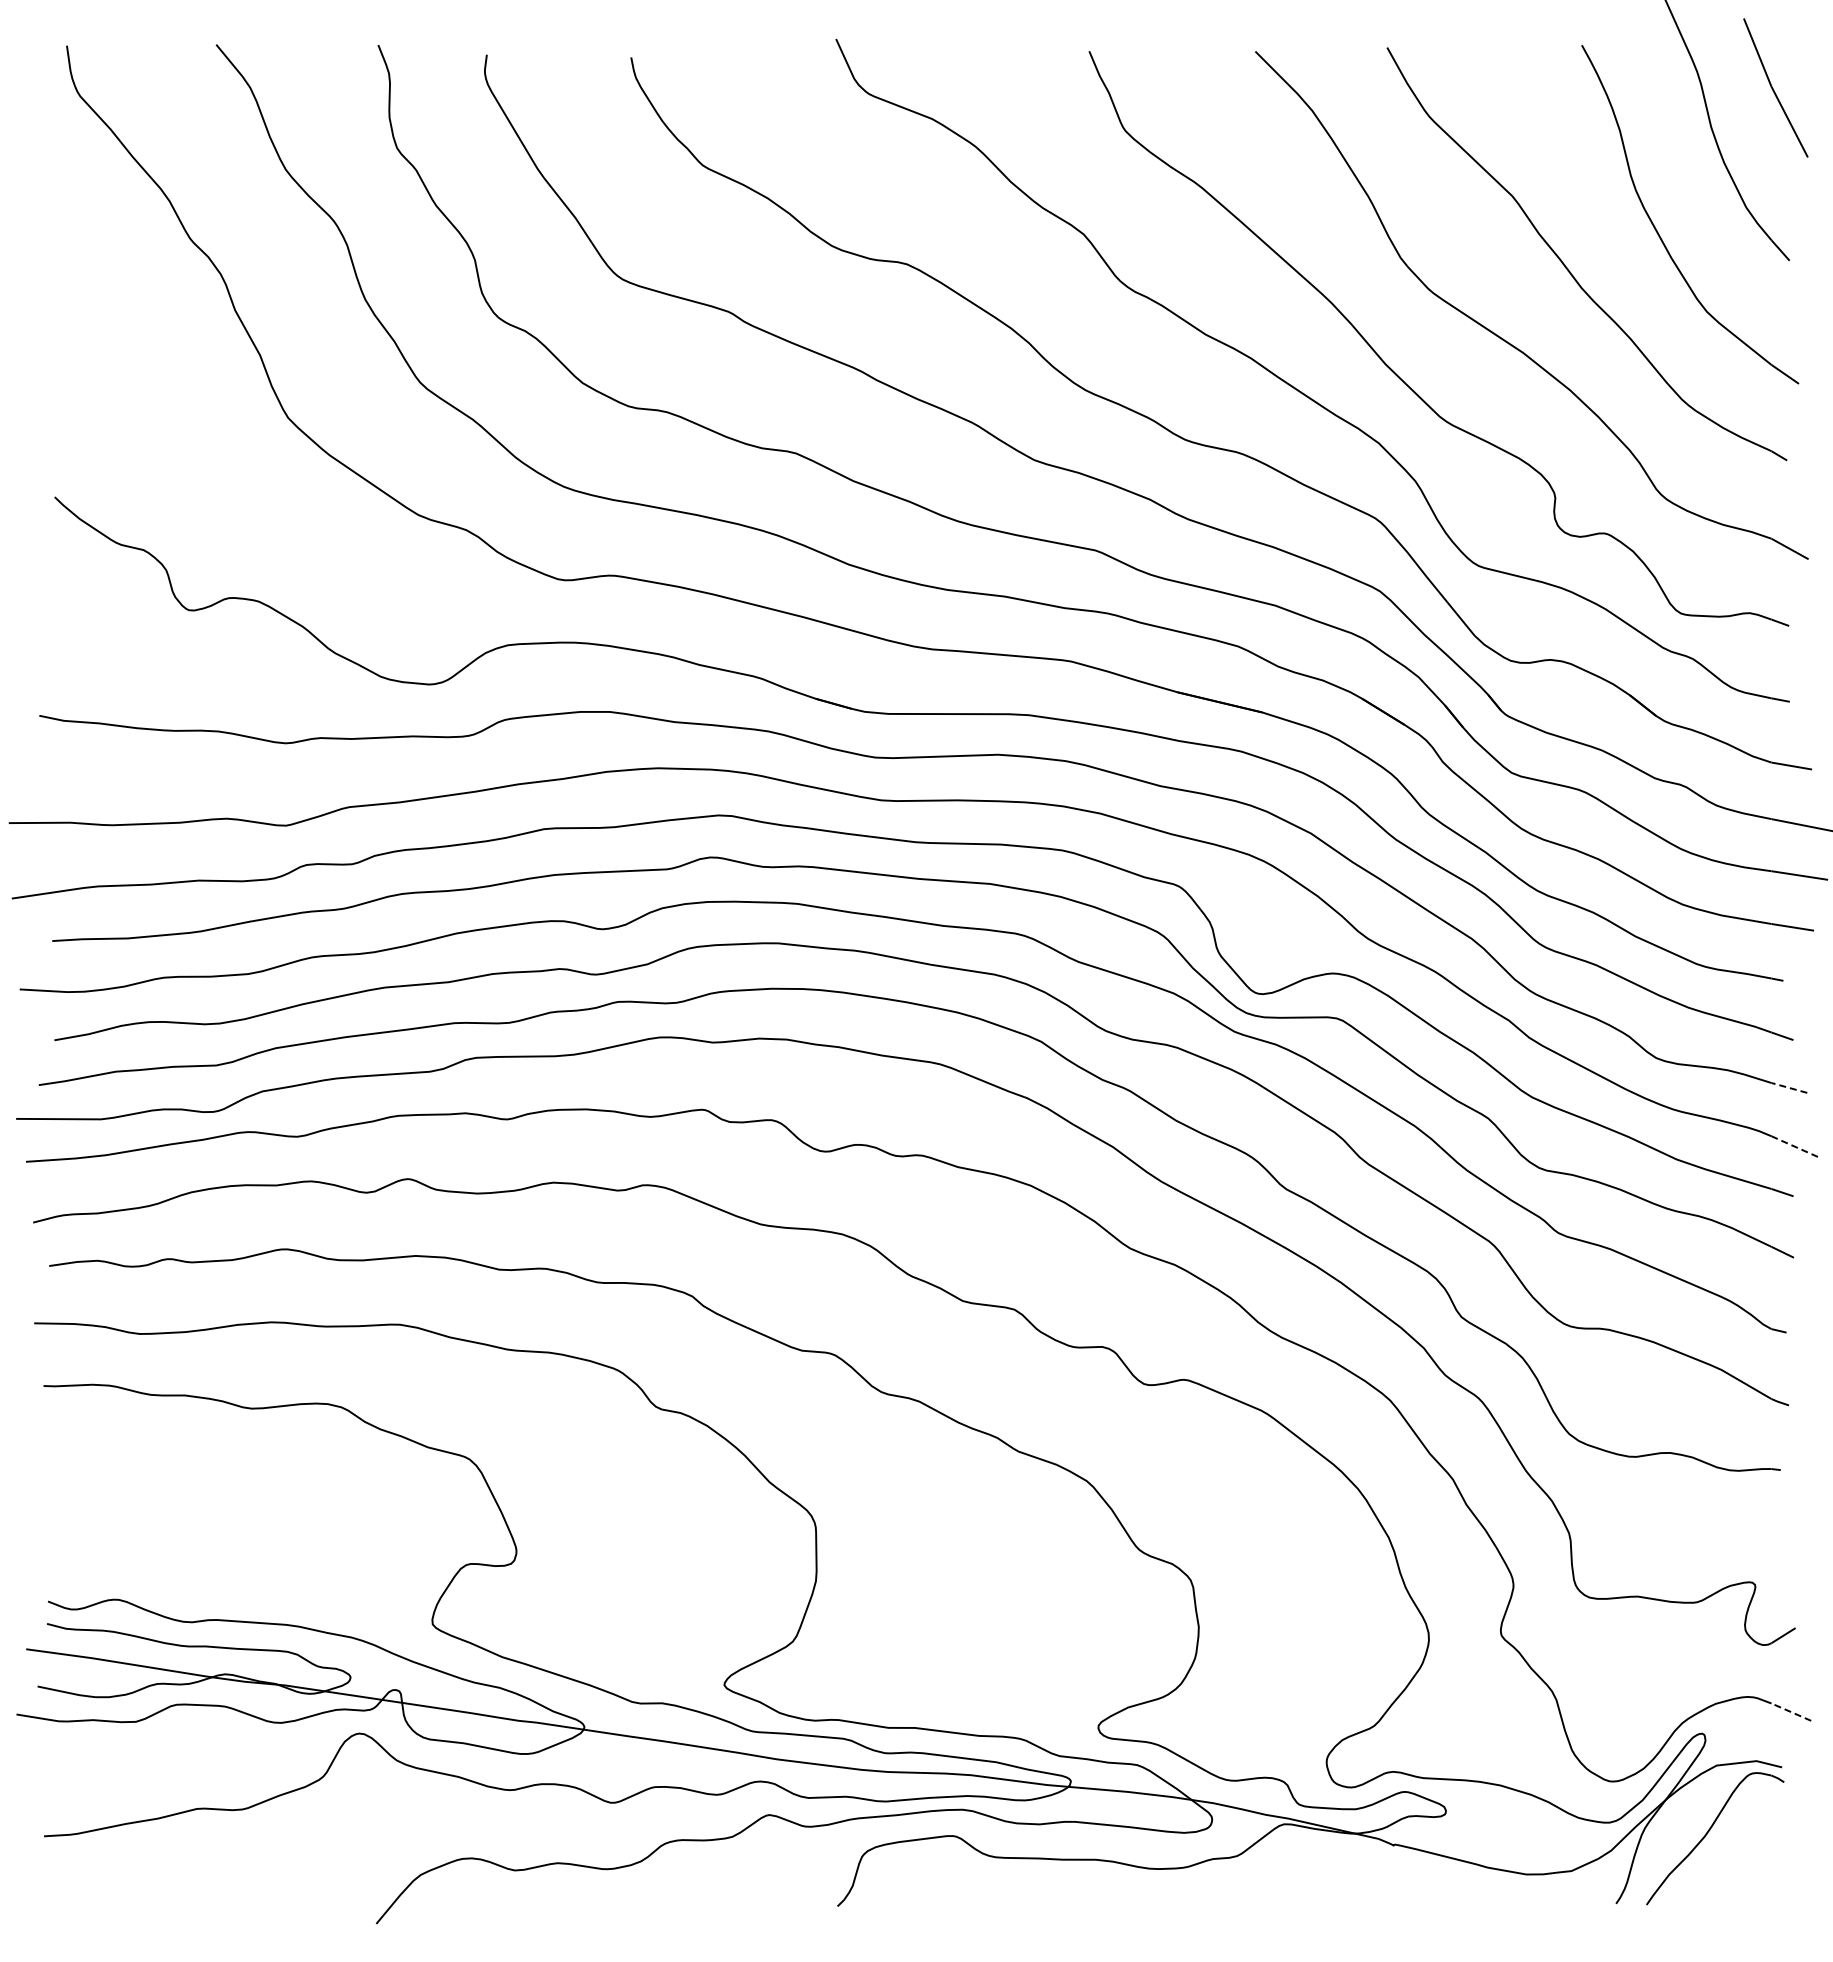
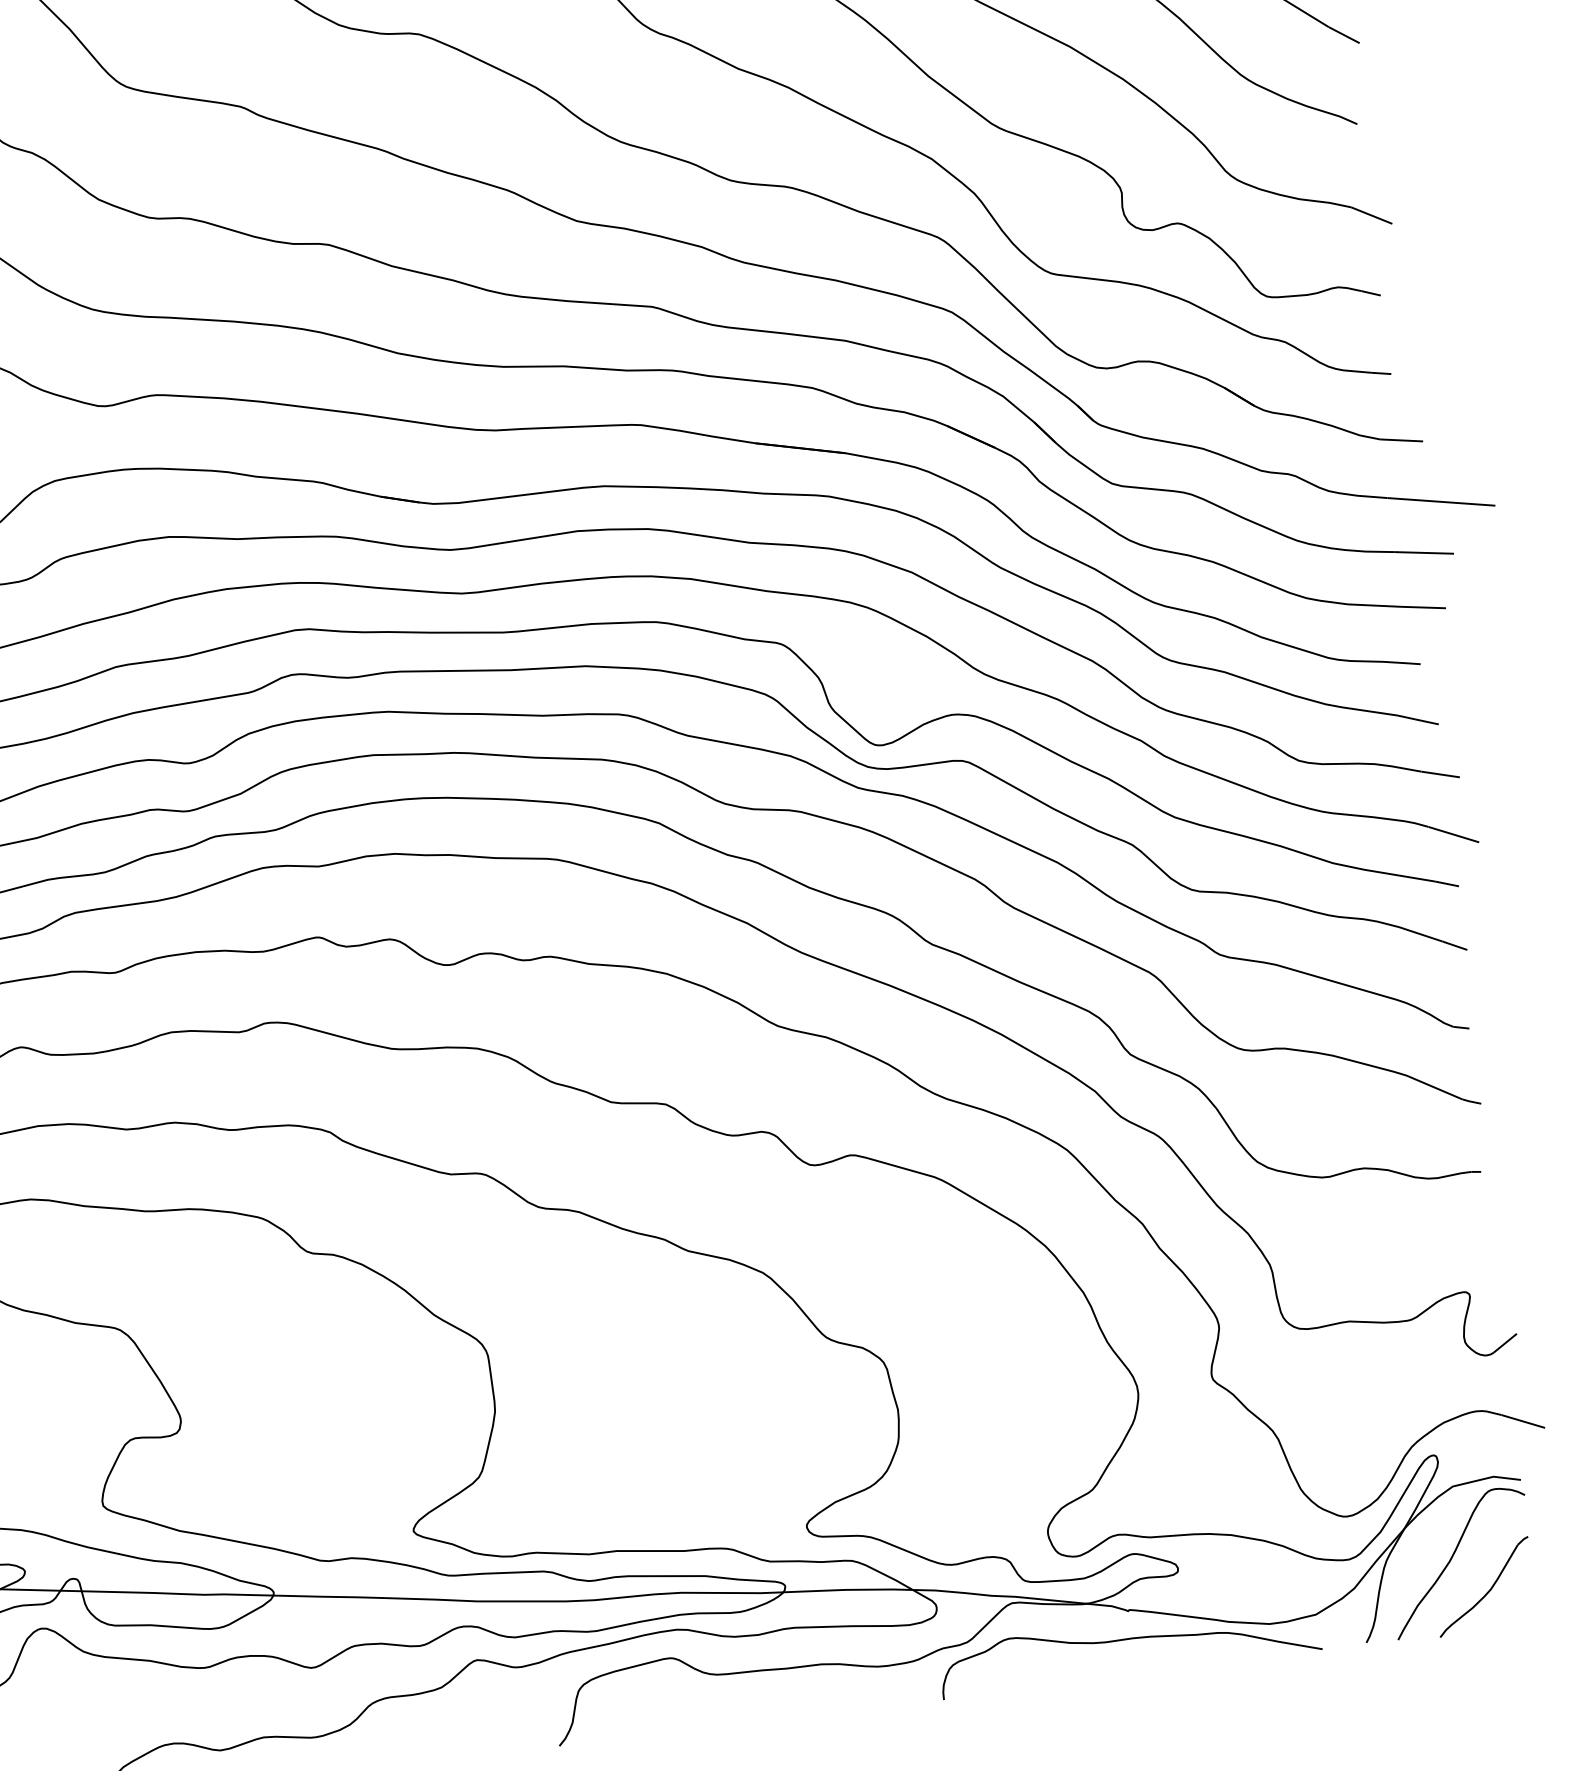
line: (1789, 1087) -> (1440, 774), dashed -> solid
line: (1794, 1146) -> (1453, 834), dashed -> solid
line: (1791, 1712) -> (1523, 1421), dashed -> solid
part: (1734, 1864) -> (1484, 1586), added
curve: (1390, 1872) -> (1128, 1639), added

